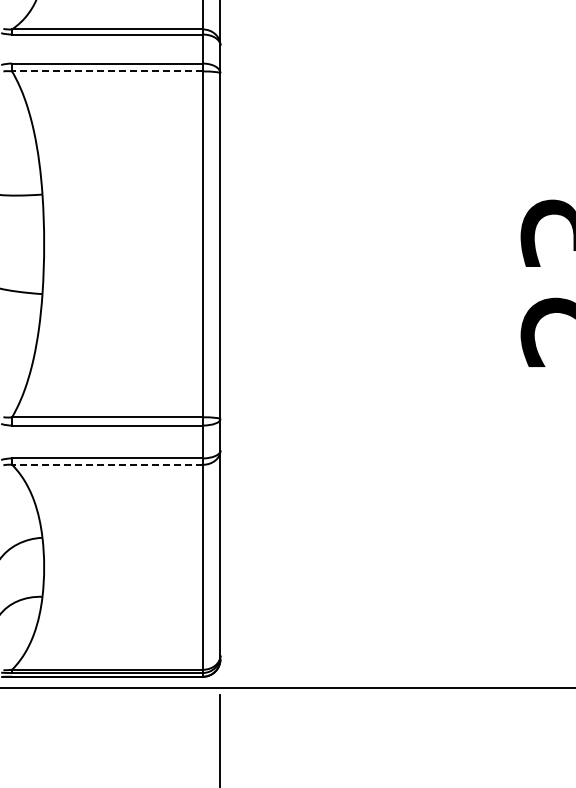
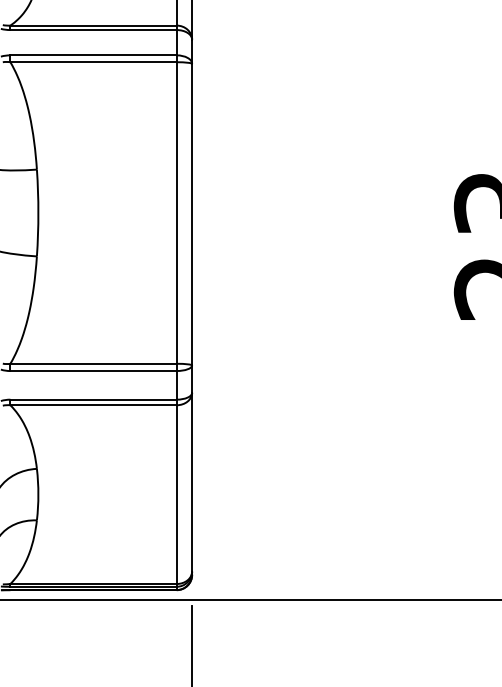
line: (106, 71) -> (92, 62), dashed -> solid
line: (106, 464) -> (92, 404), dashed -> solid

